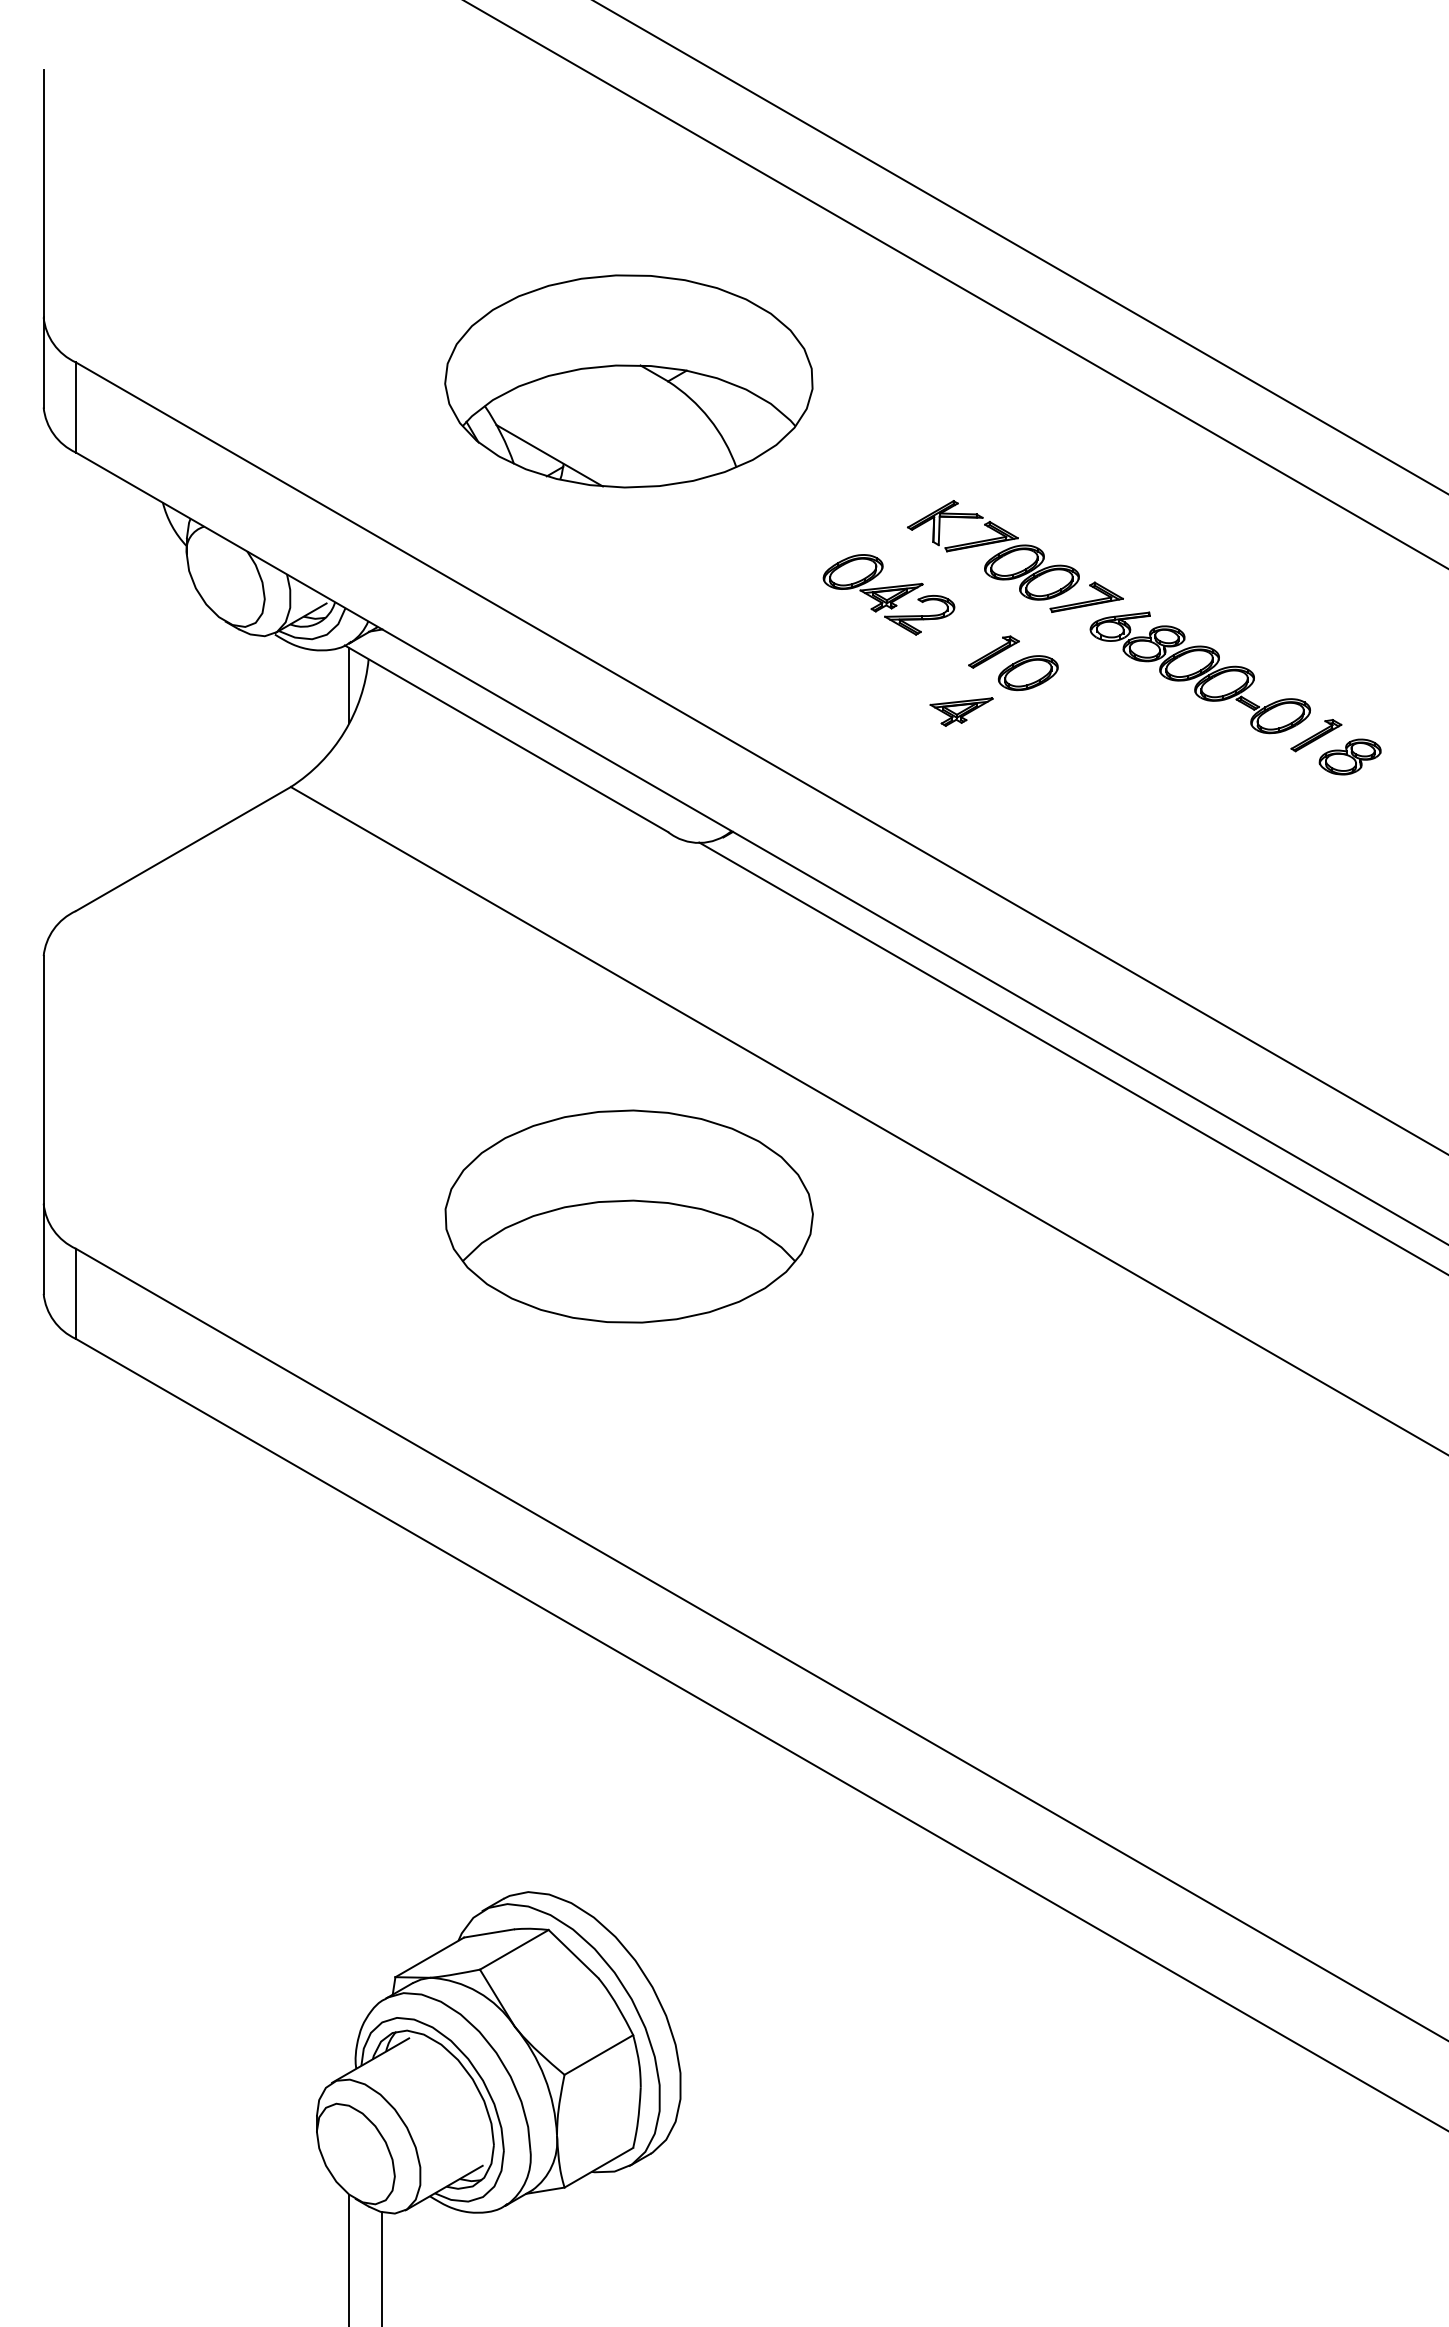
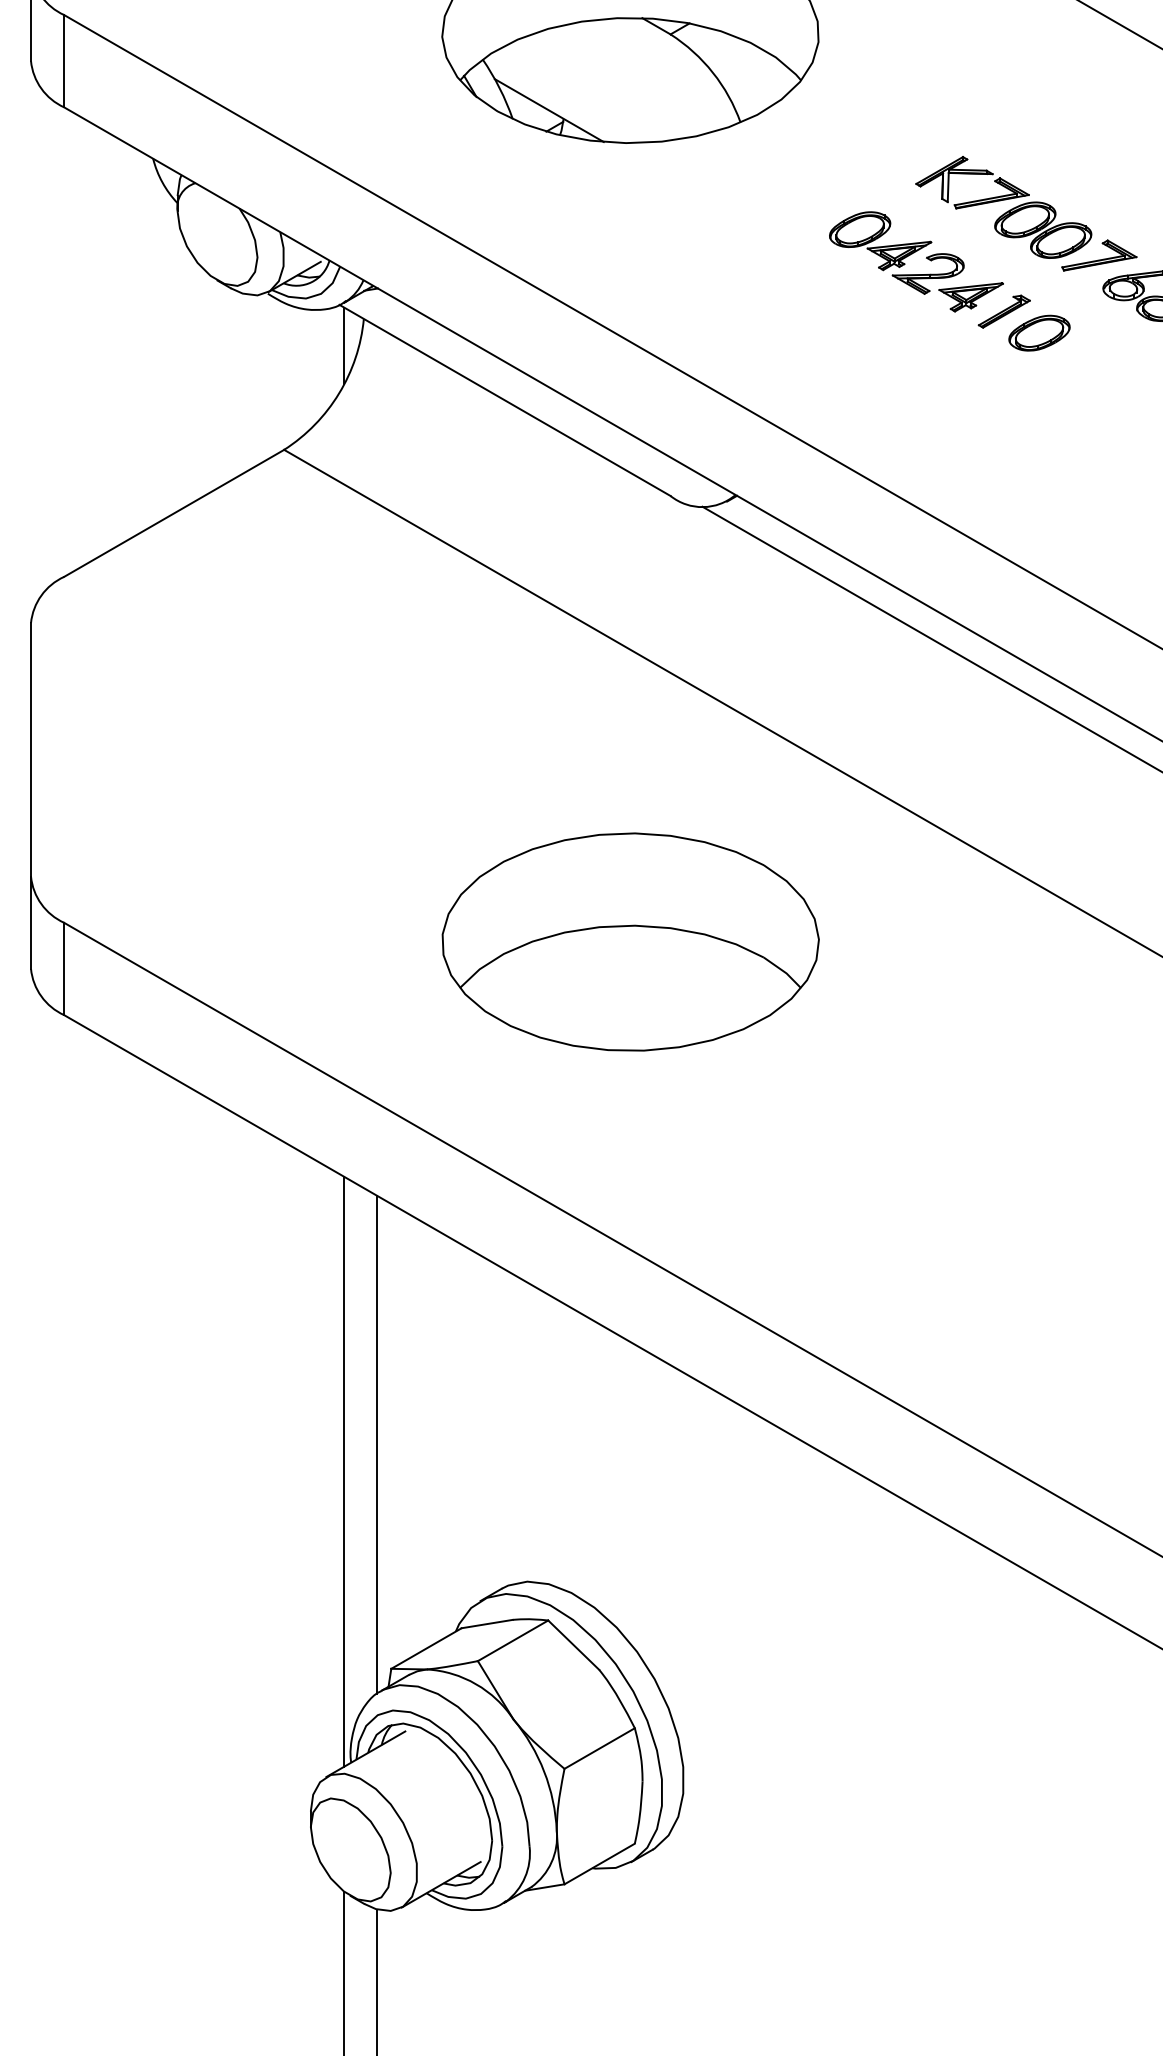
part: (961, 711) -> (971, 296), moved
part: (628, 1216) -> (630, 941), moved
line: (381, 1758) -> (377, 1444), added
line: (349, 1784) -> (344, 1471), added

